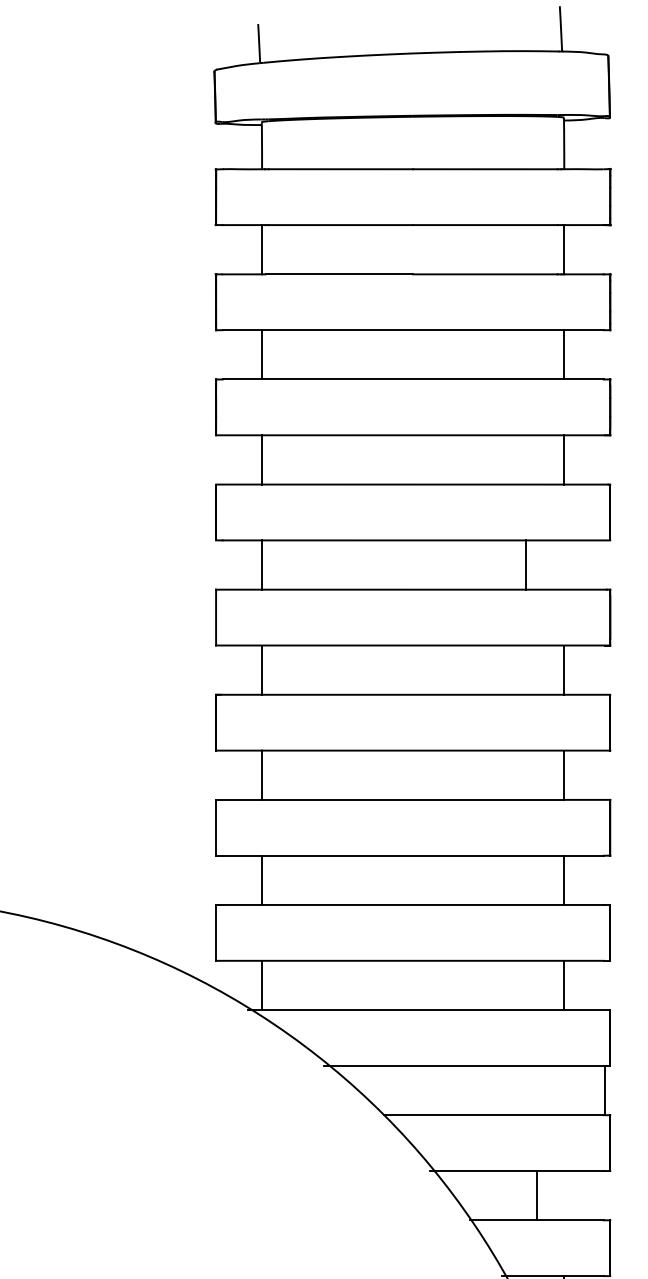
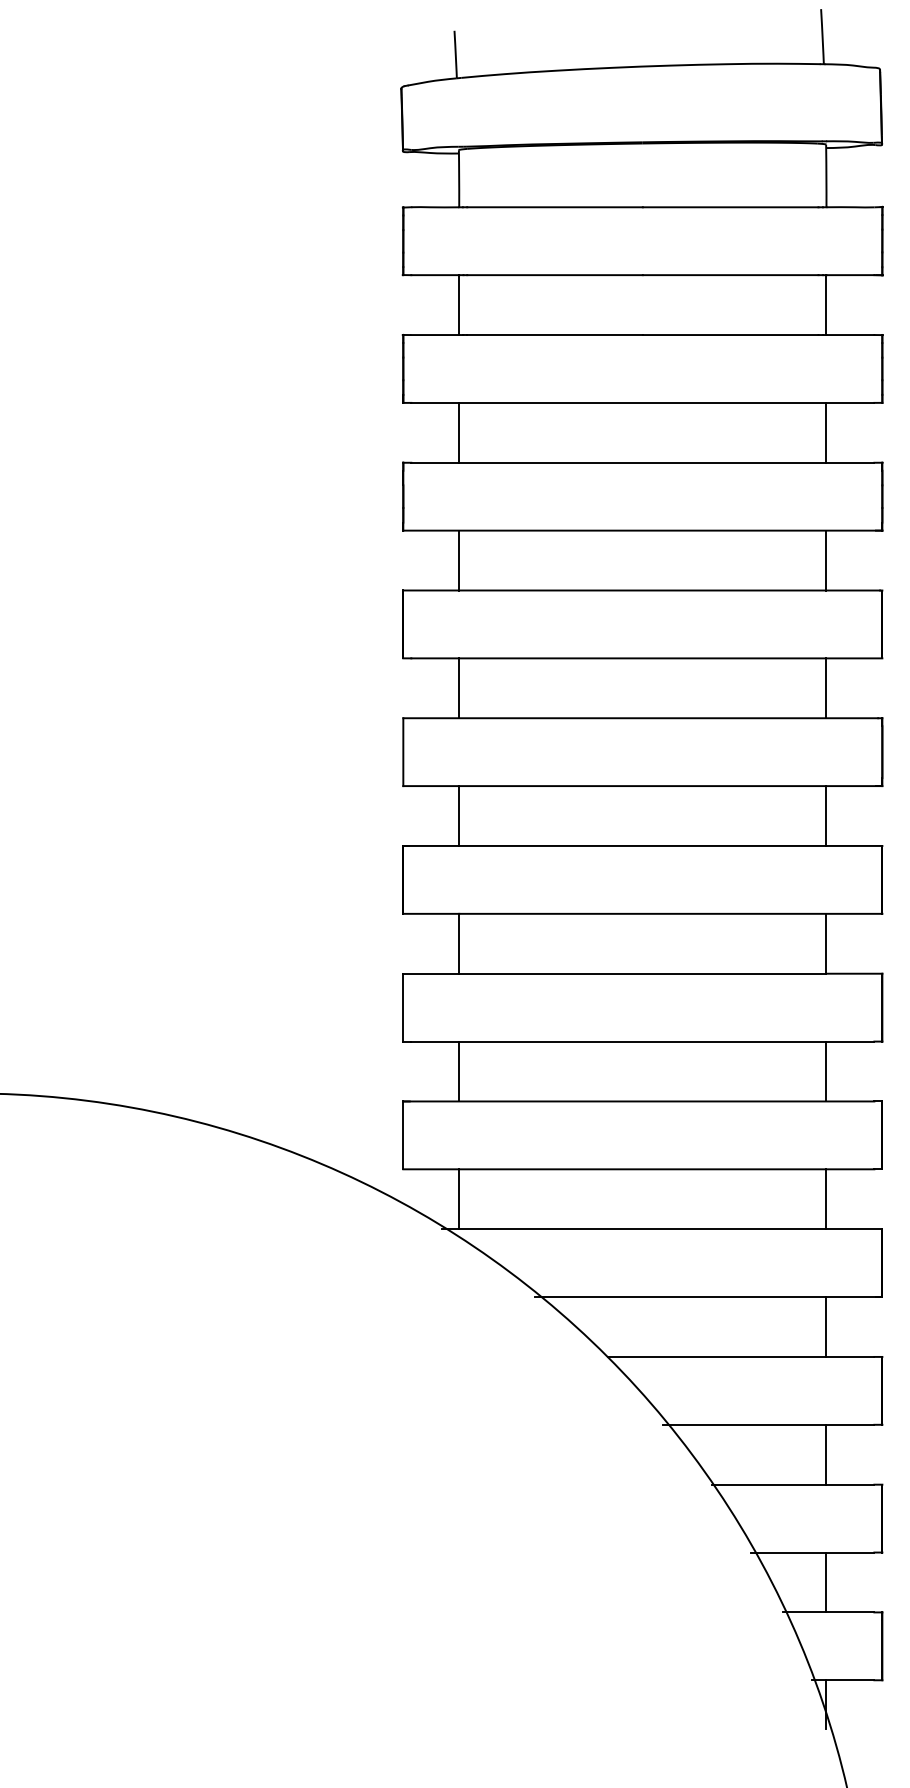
line: (526, 565) -> (826, 688), moved
line: (605, 1090) -> (826, 1326), moved
line: (537, 1195) -> (826, 1454), moved

